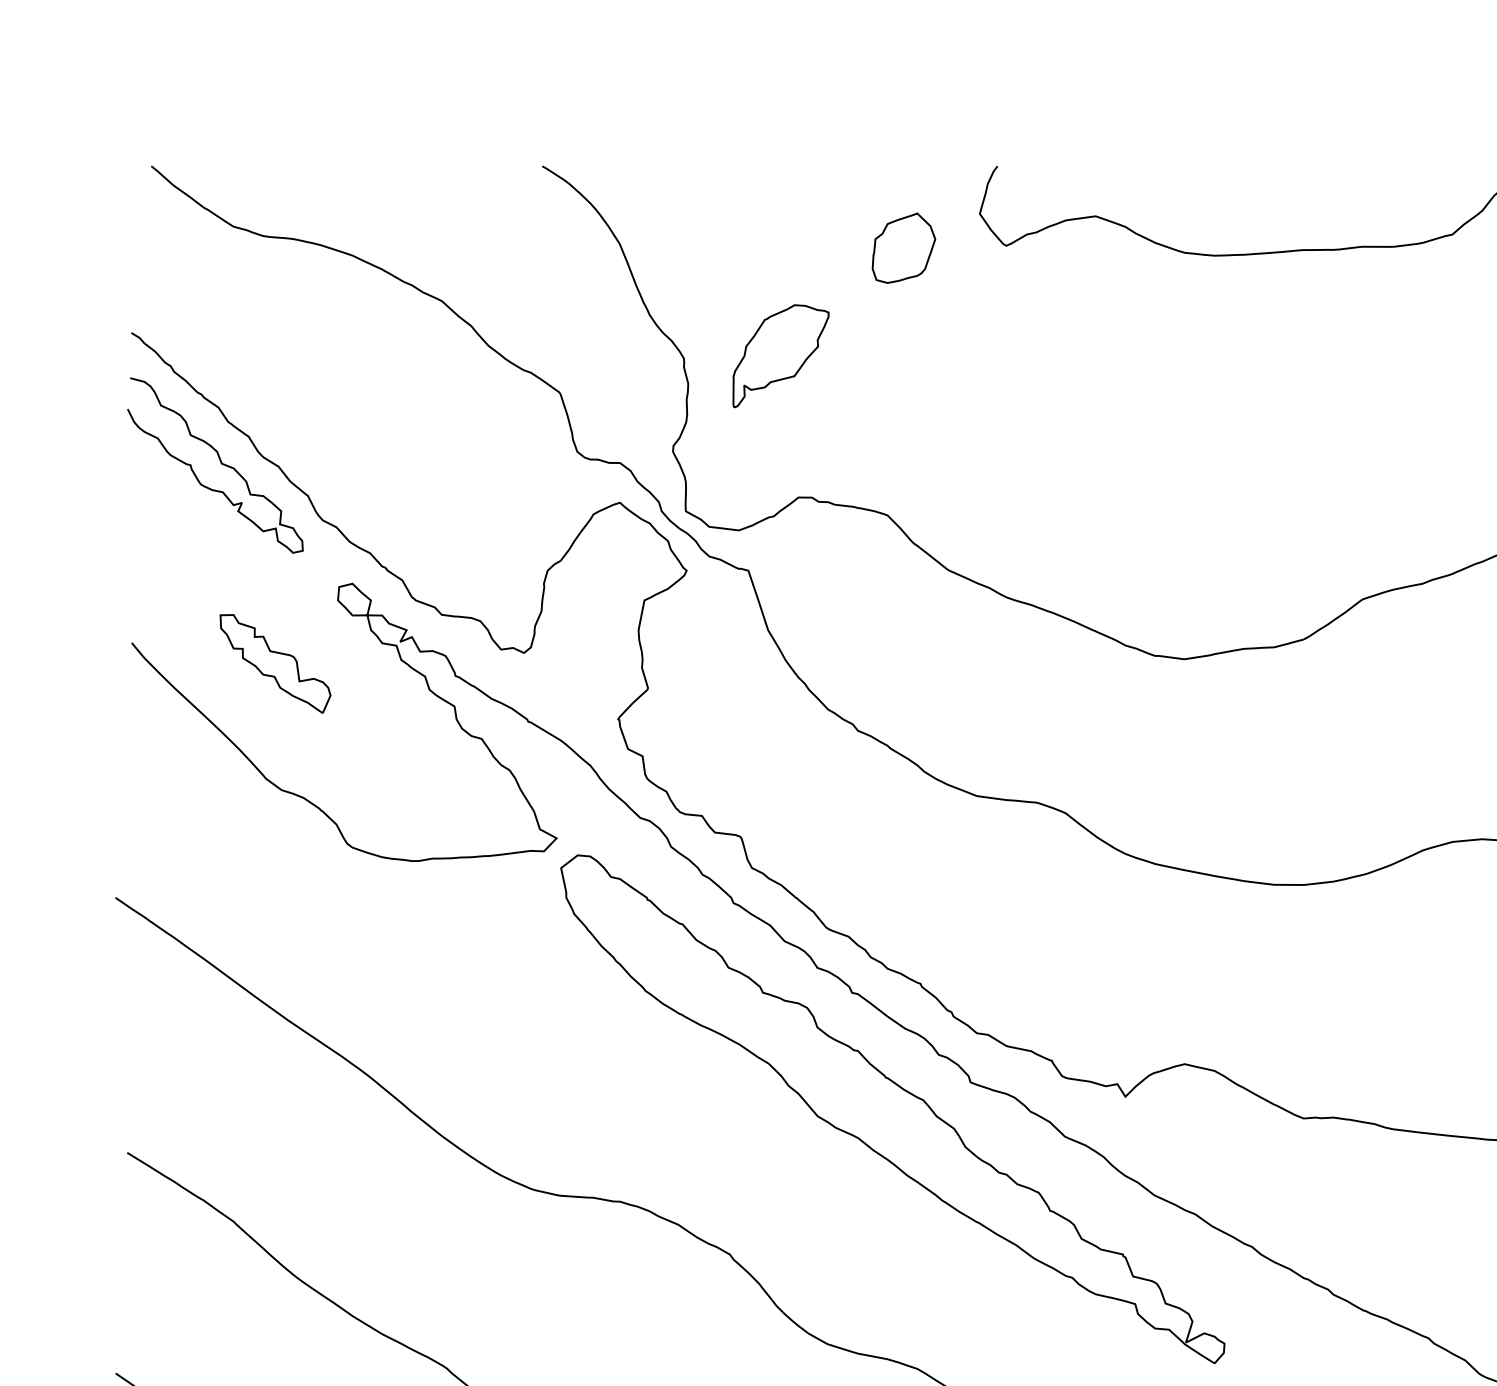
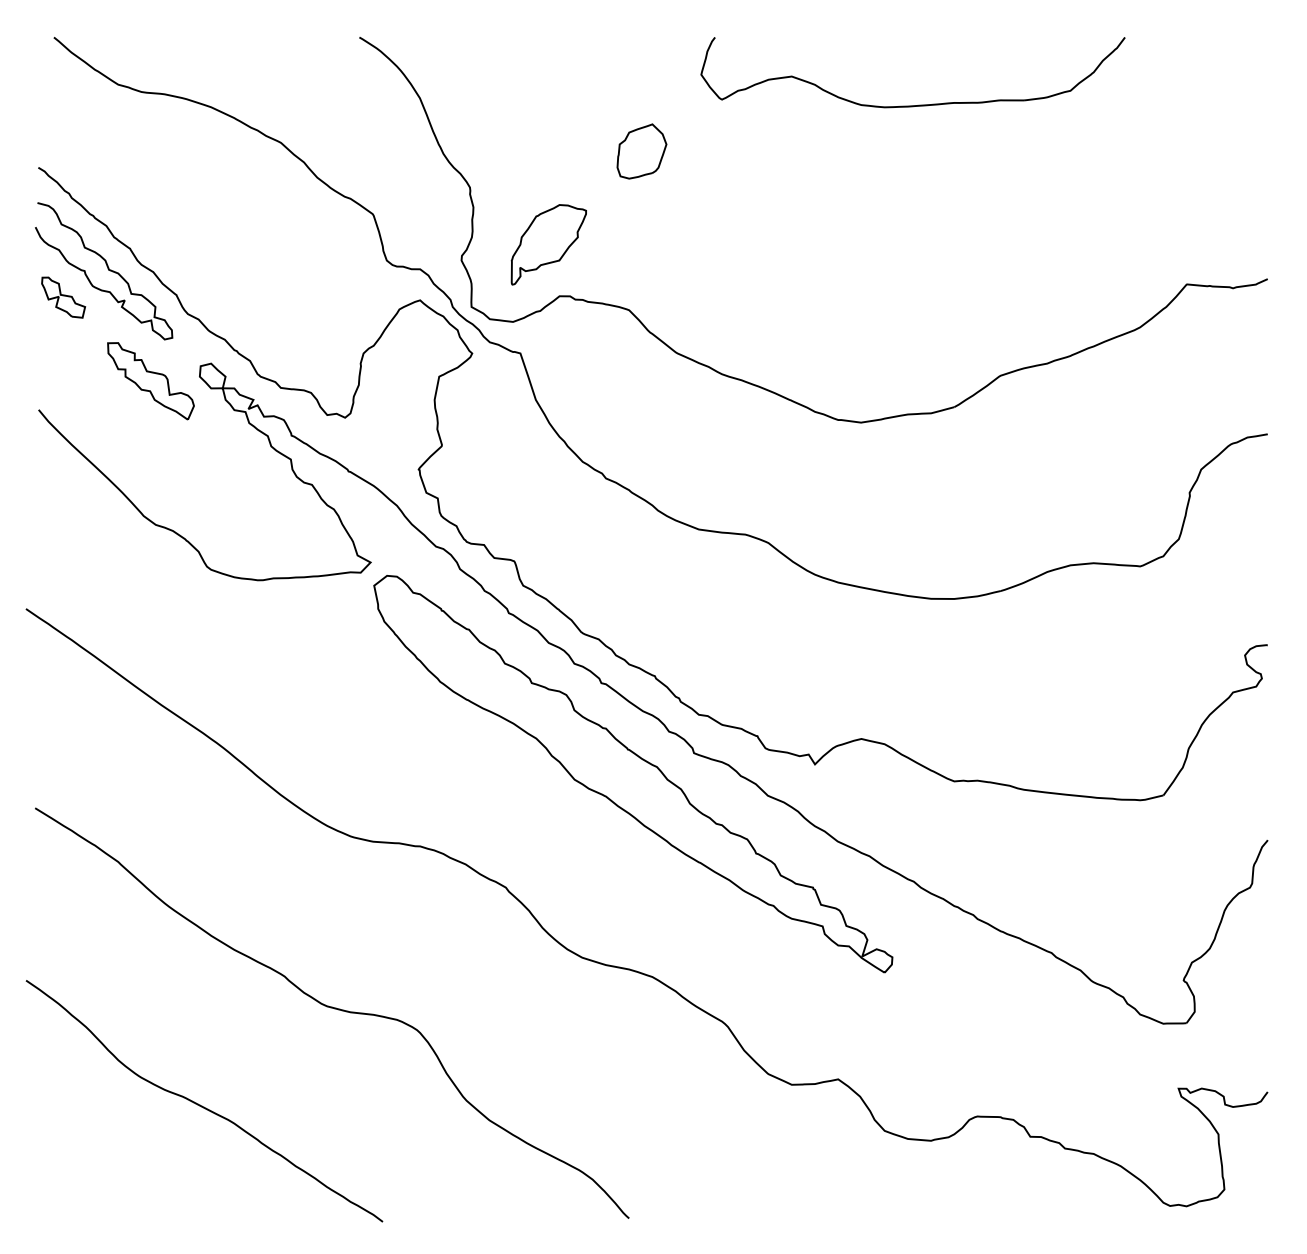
part: (903, 248) -> (641, 151), moved
part: (780, 355) -> (548, 244), moved
part: (163, 499) -> (63, 297), added
part: (274, 664) -> (150, 381), moved

